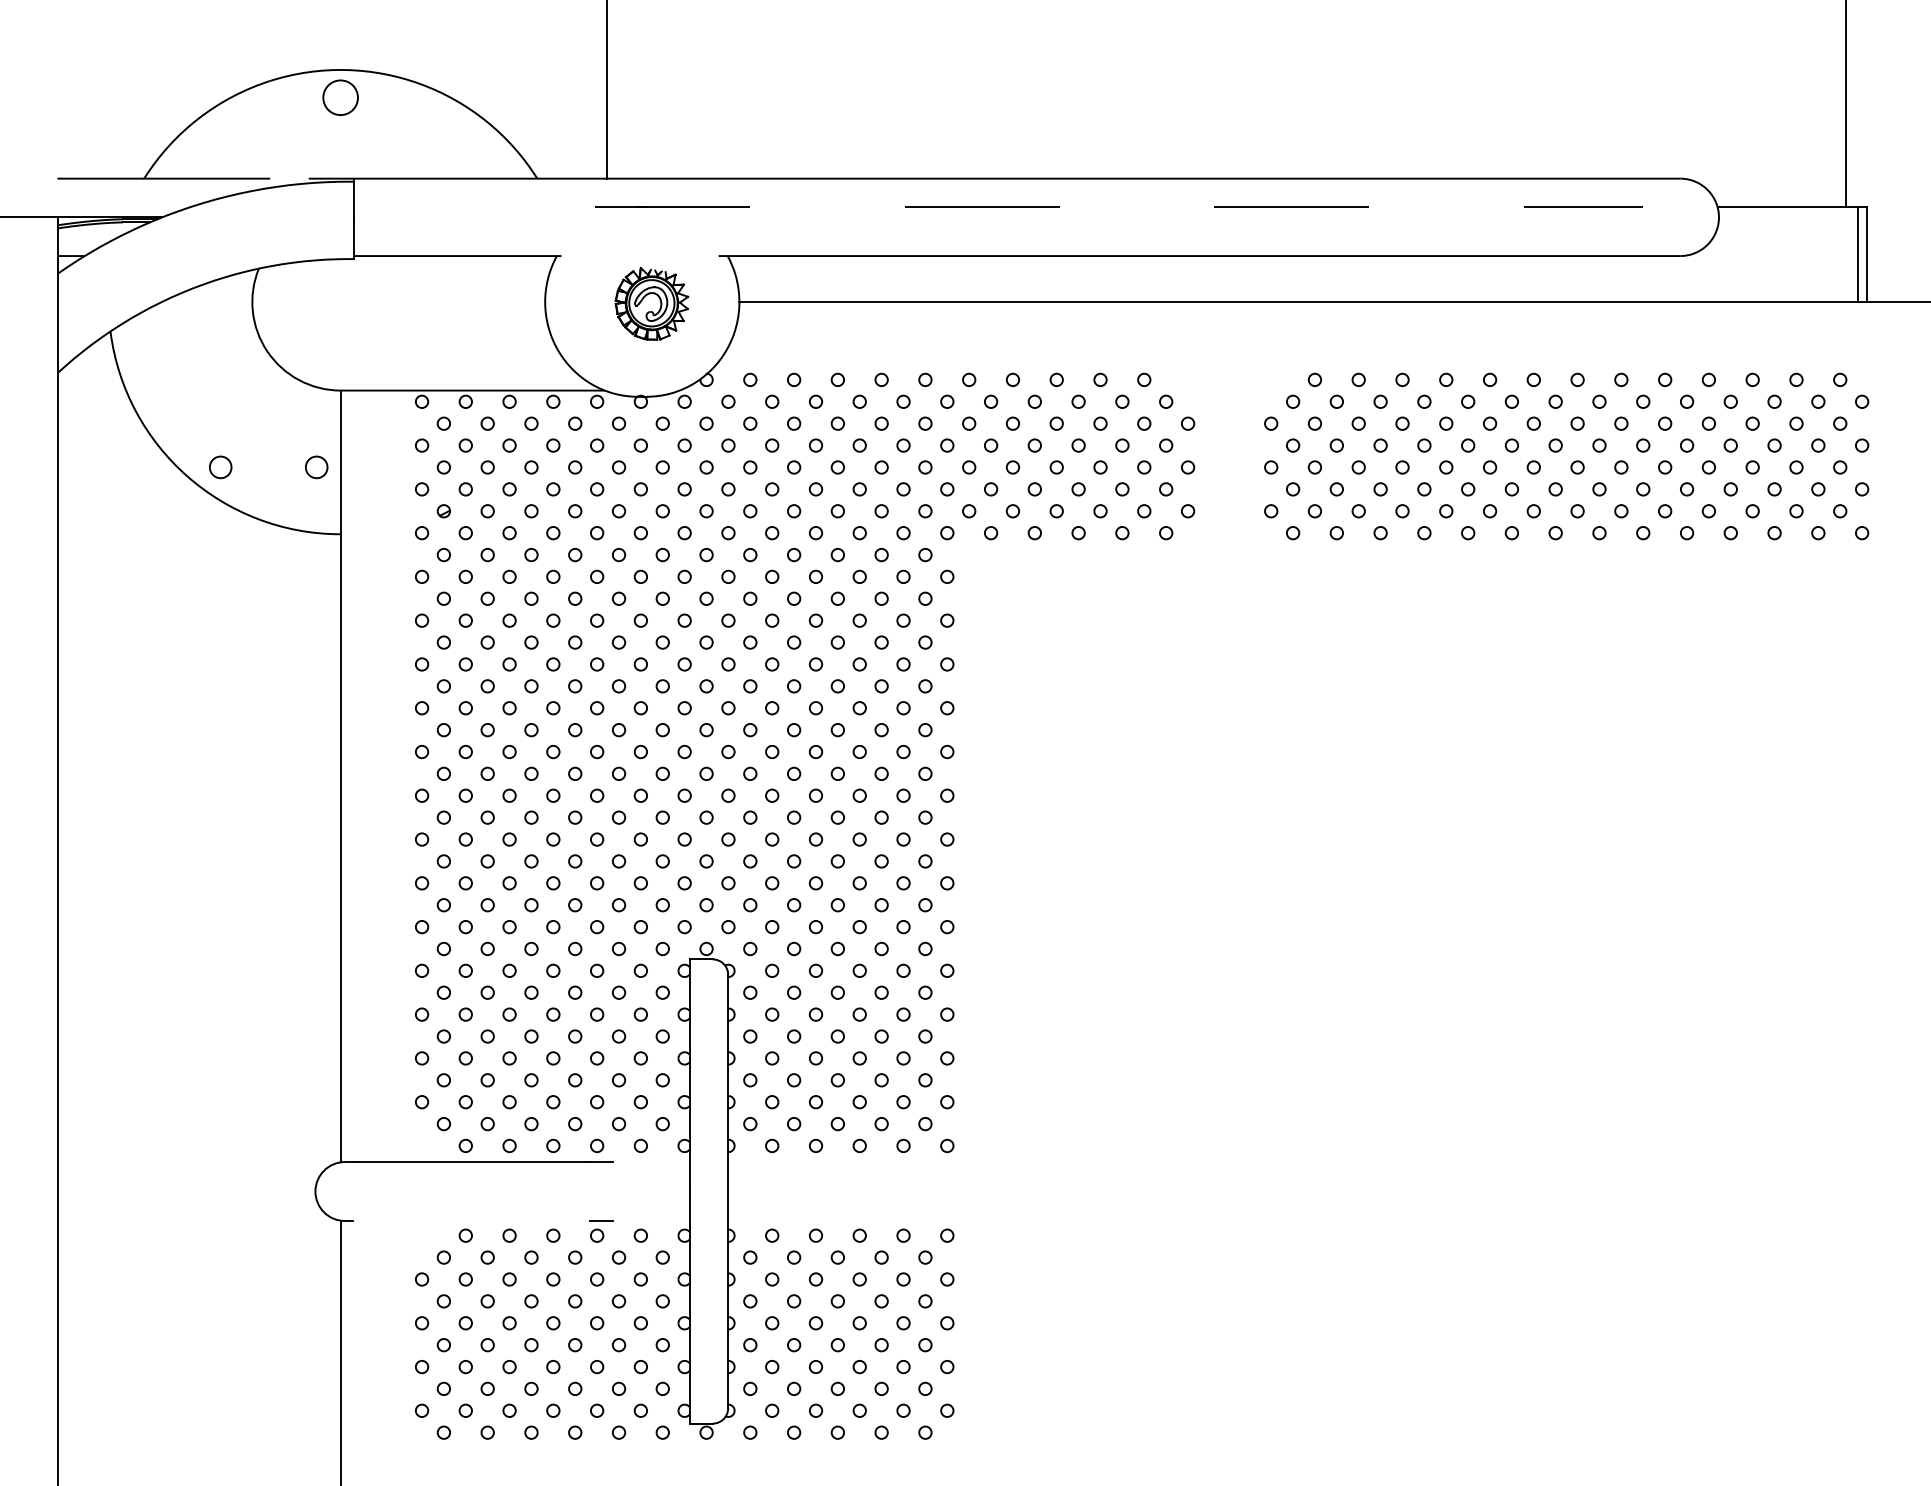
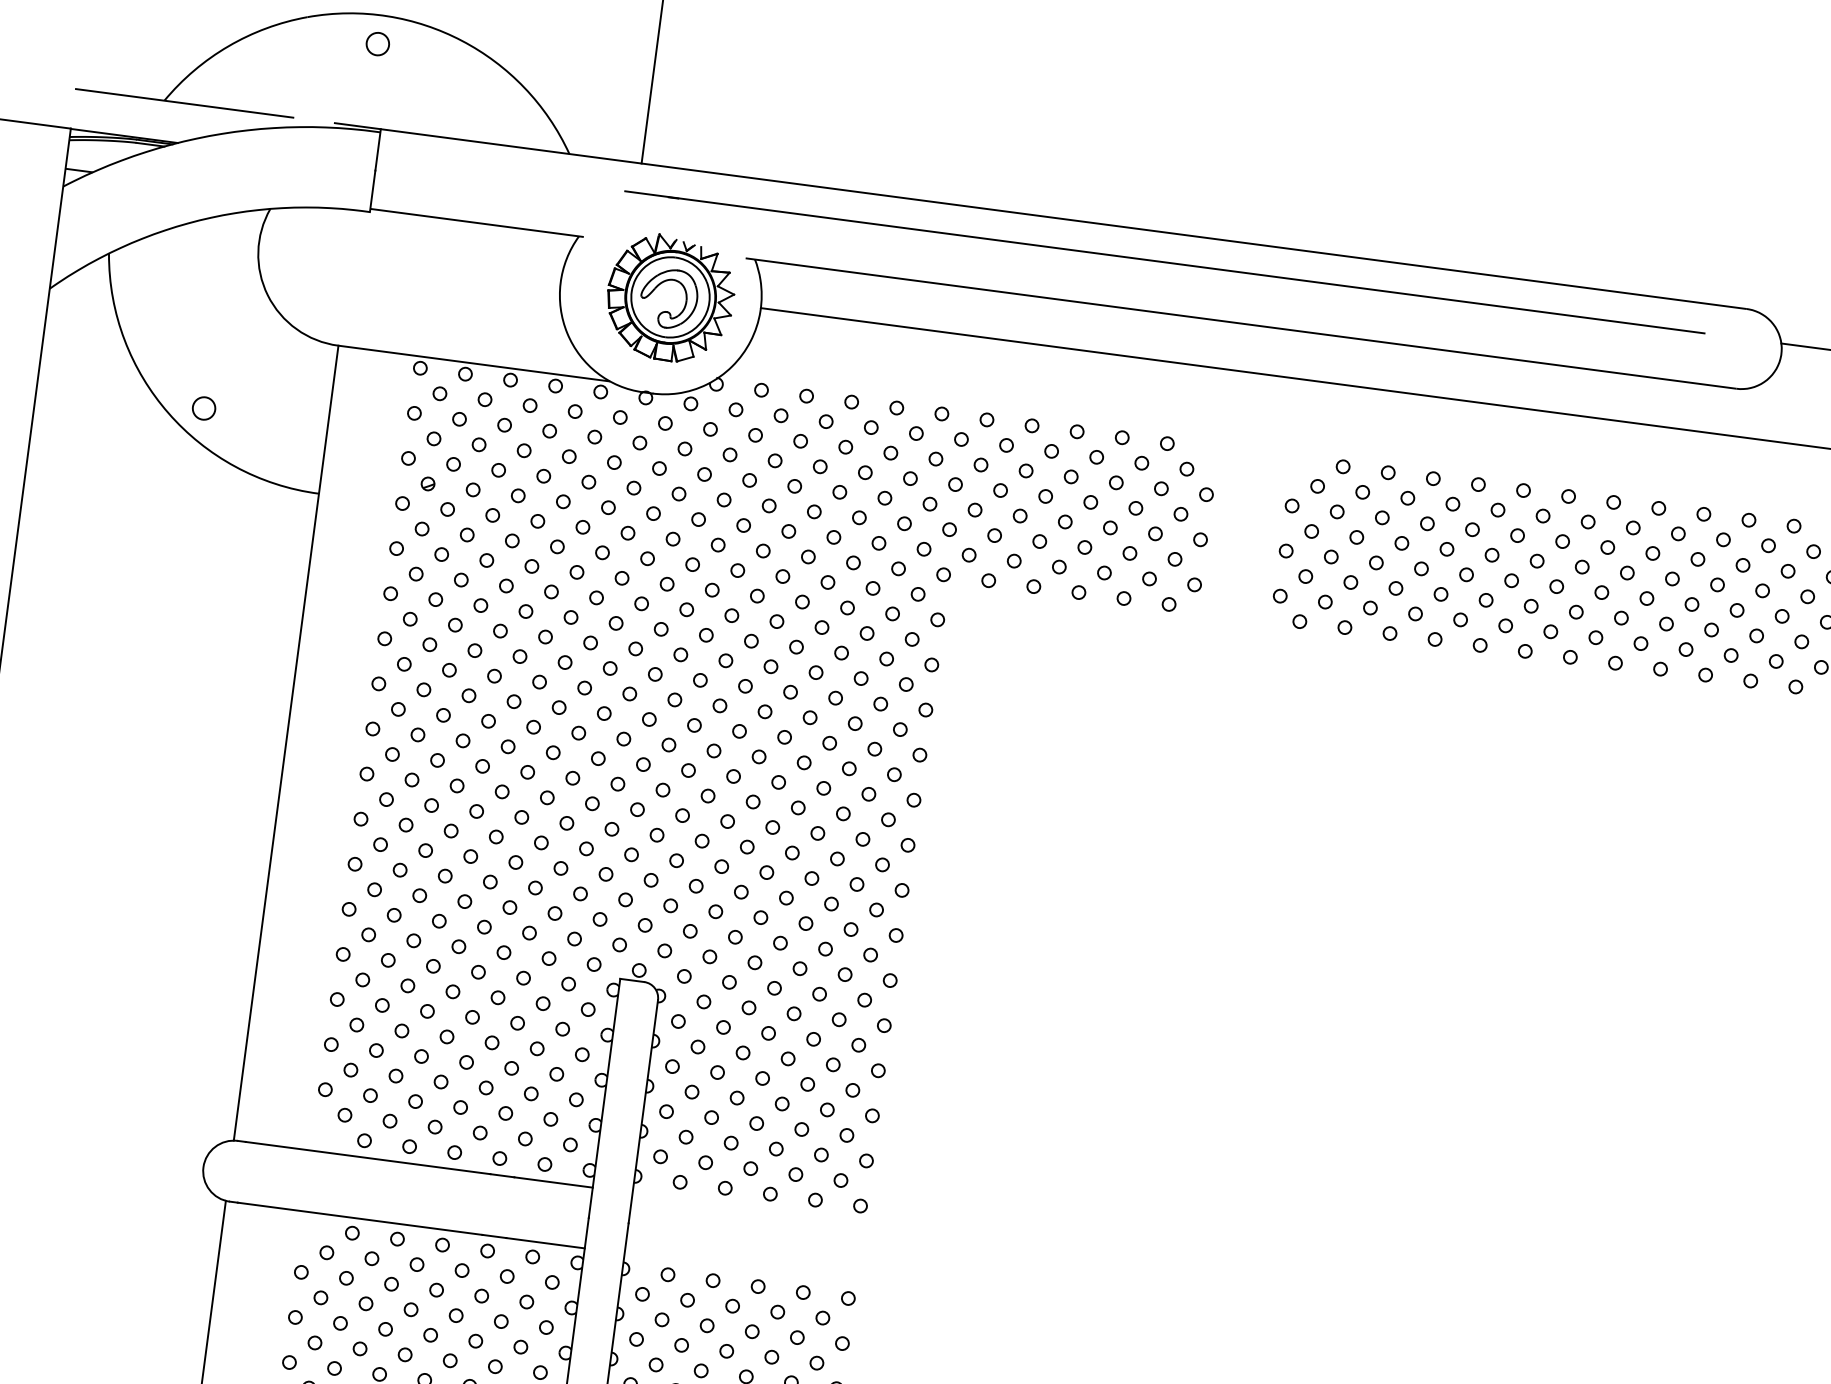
circle: (340, 97) -> (377, 43), size x0.62
line: (1119, 207) -> (1165, 262), dashed -> solid
part: (651, 303) -> (670, 298), size x1.67
circle: (316, 467) -> (302, 421), removed
line: (651, 1162) -> (553, 1182), added
line: (471, 1221) -> (360, 1219), added
line: (651, 1221) -> (545, 1243), added

